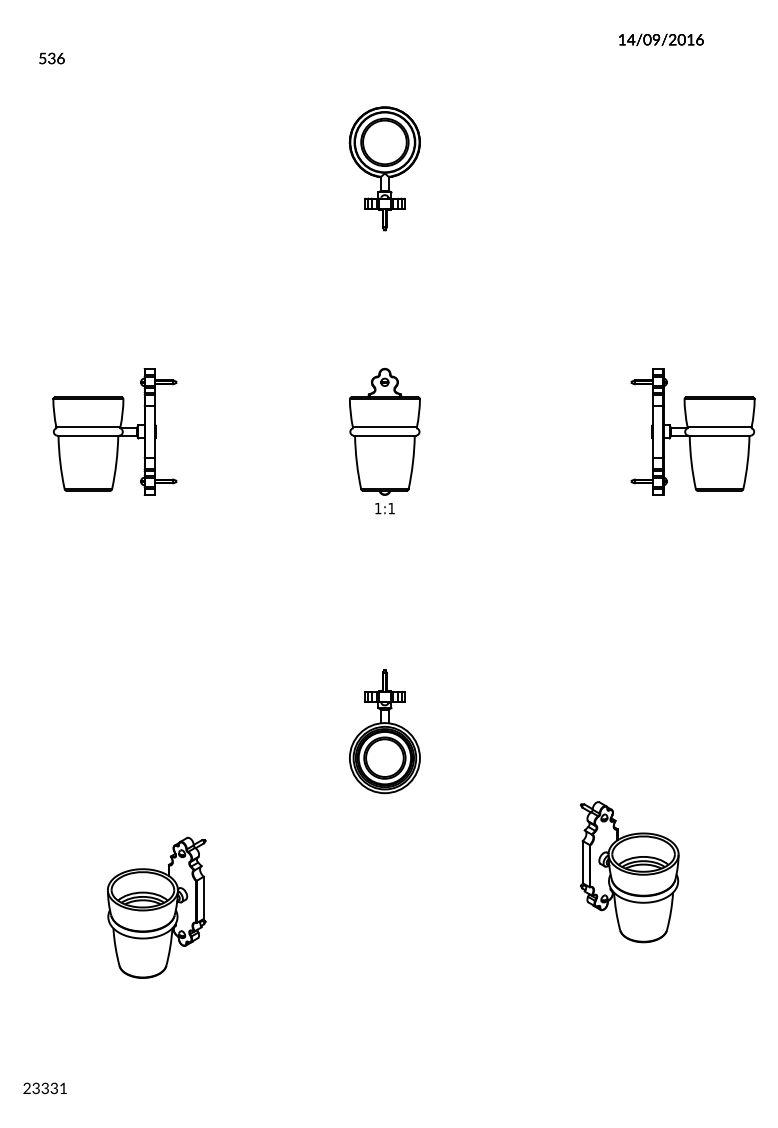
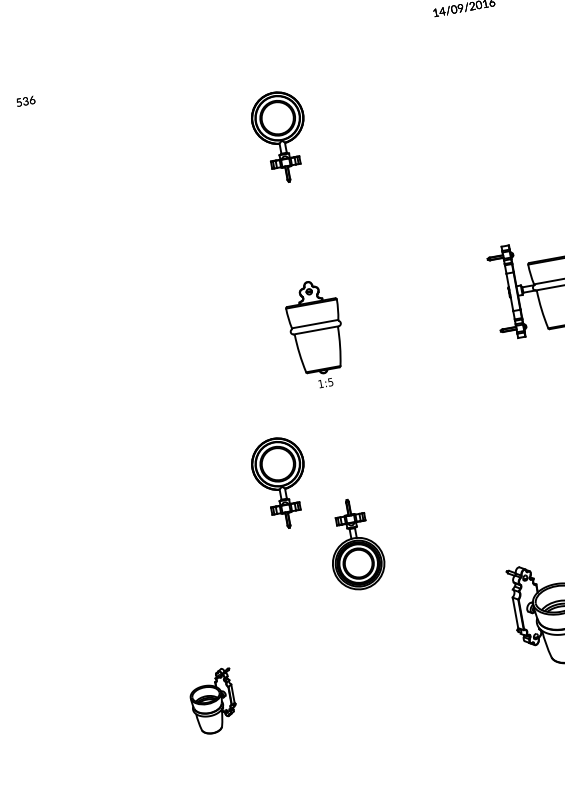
part: (114, 431) -> (120, 362), removed
text: (391, 508) -> (330, 382), 1:1 -> 1:5
part: (300, 631) -> (280, 483), added
part: (156, 907) -> (213, 701), size x0.6

